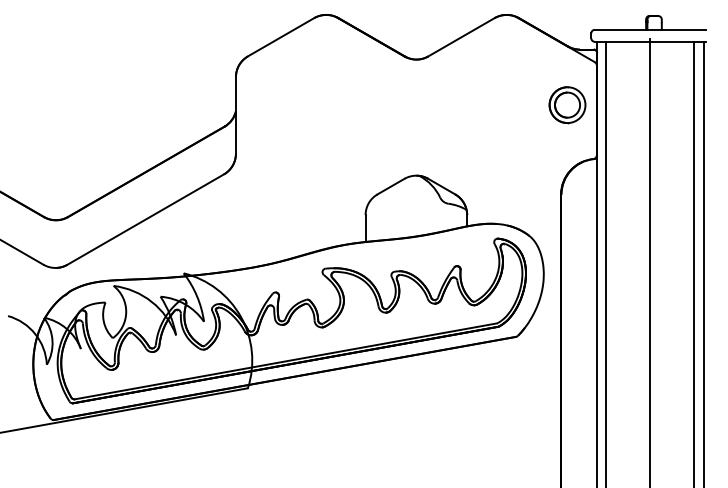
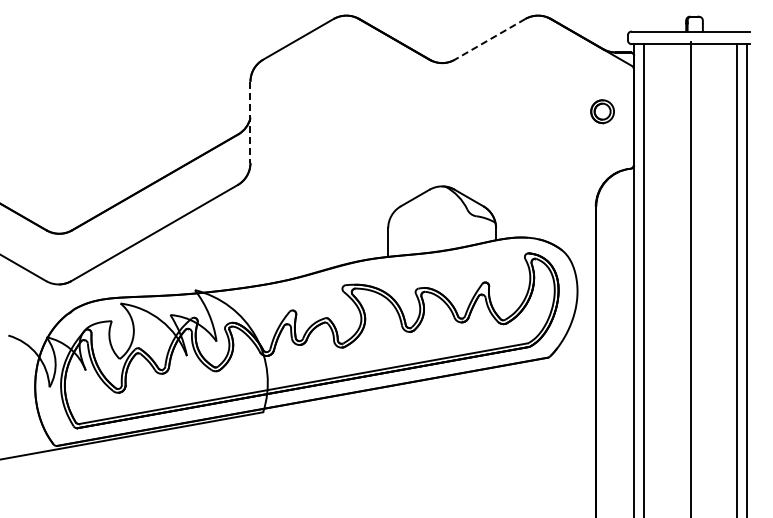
line: (461, 37) -> (490, 39), solid -> dashed
part: (567, 105) -> (602, 111), size x0.6
line: (235, 115) -> (250, 122), solid -> dashed

